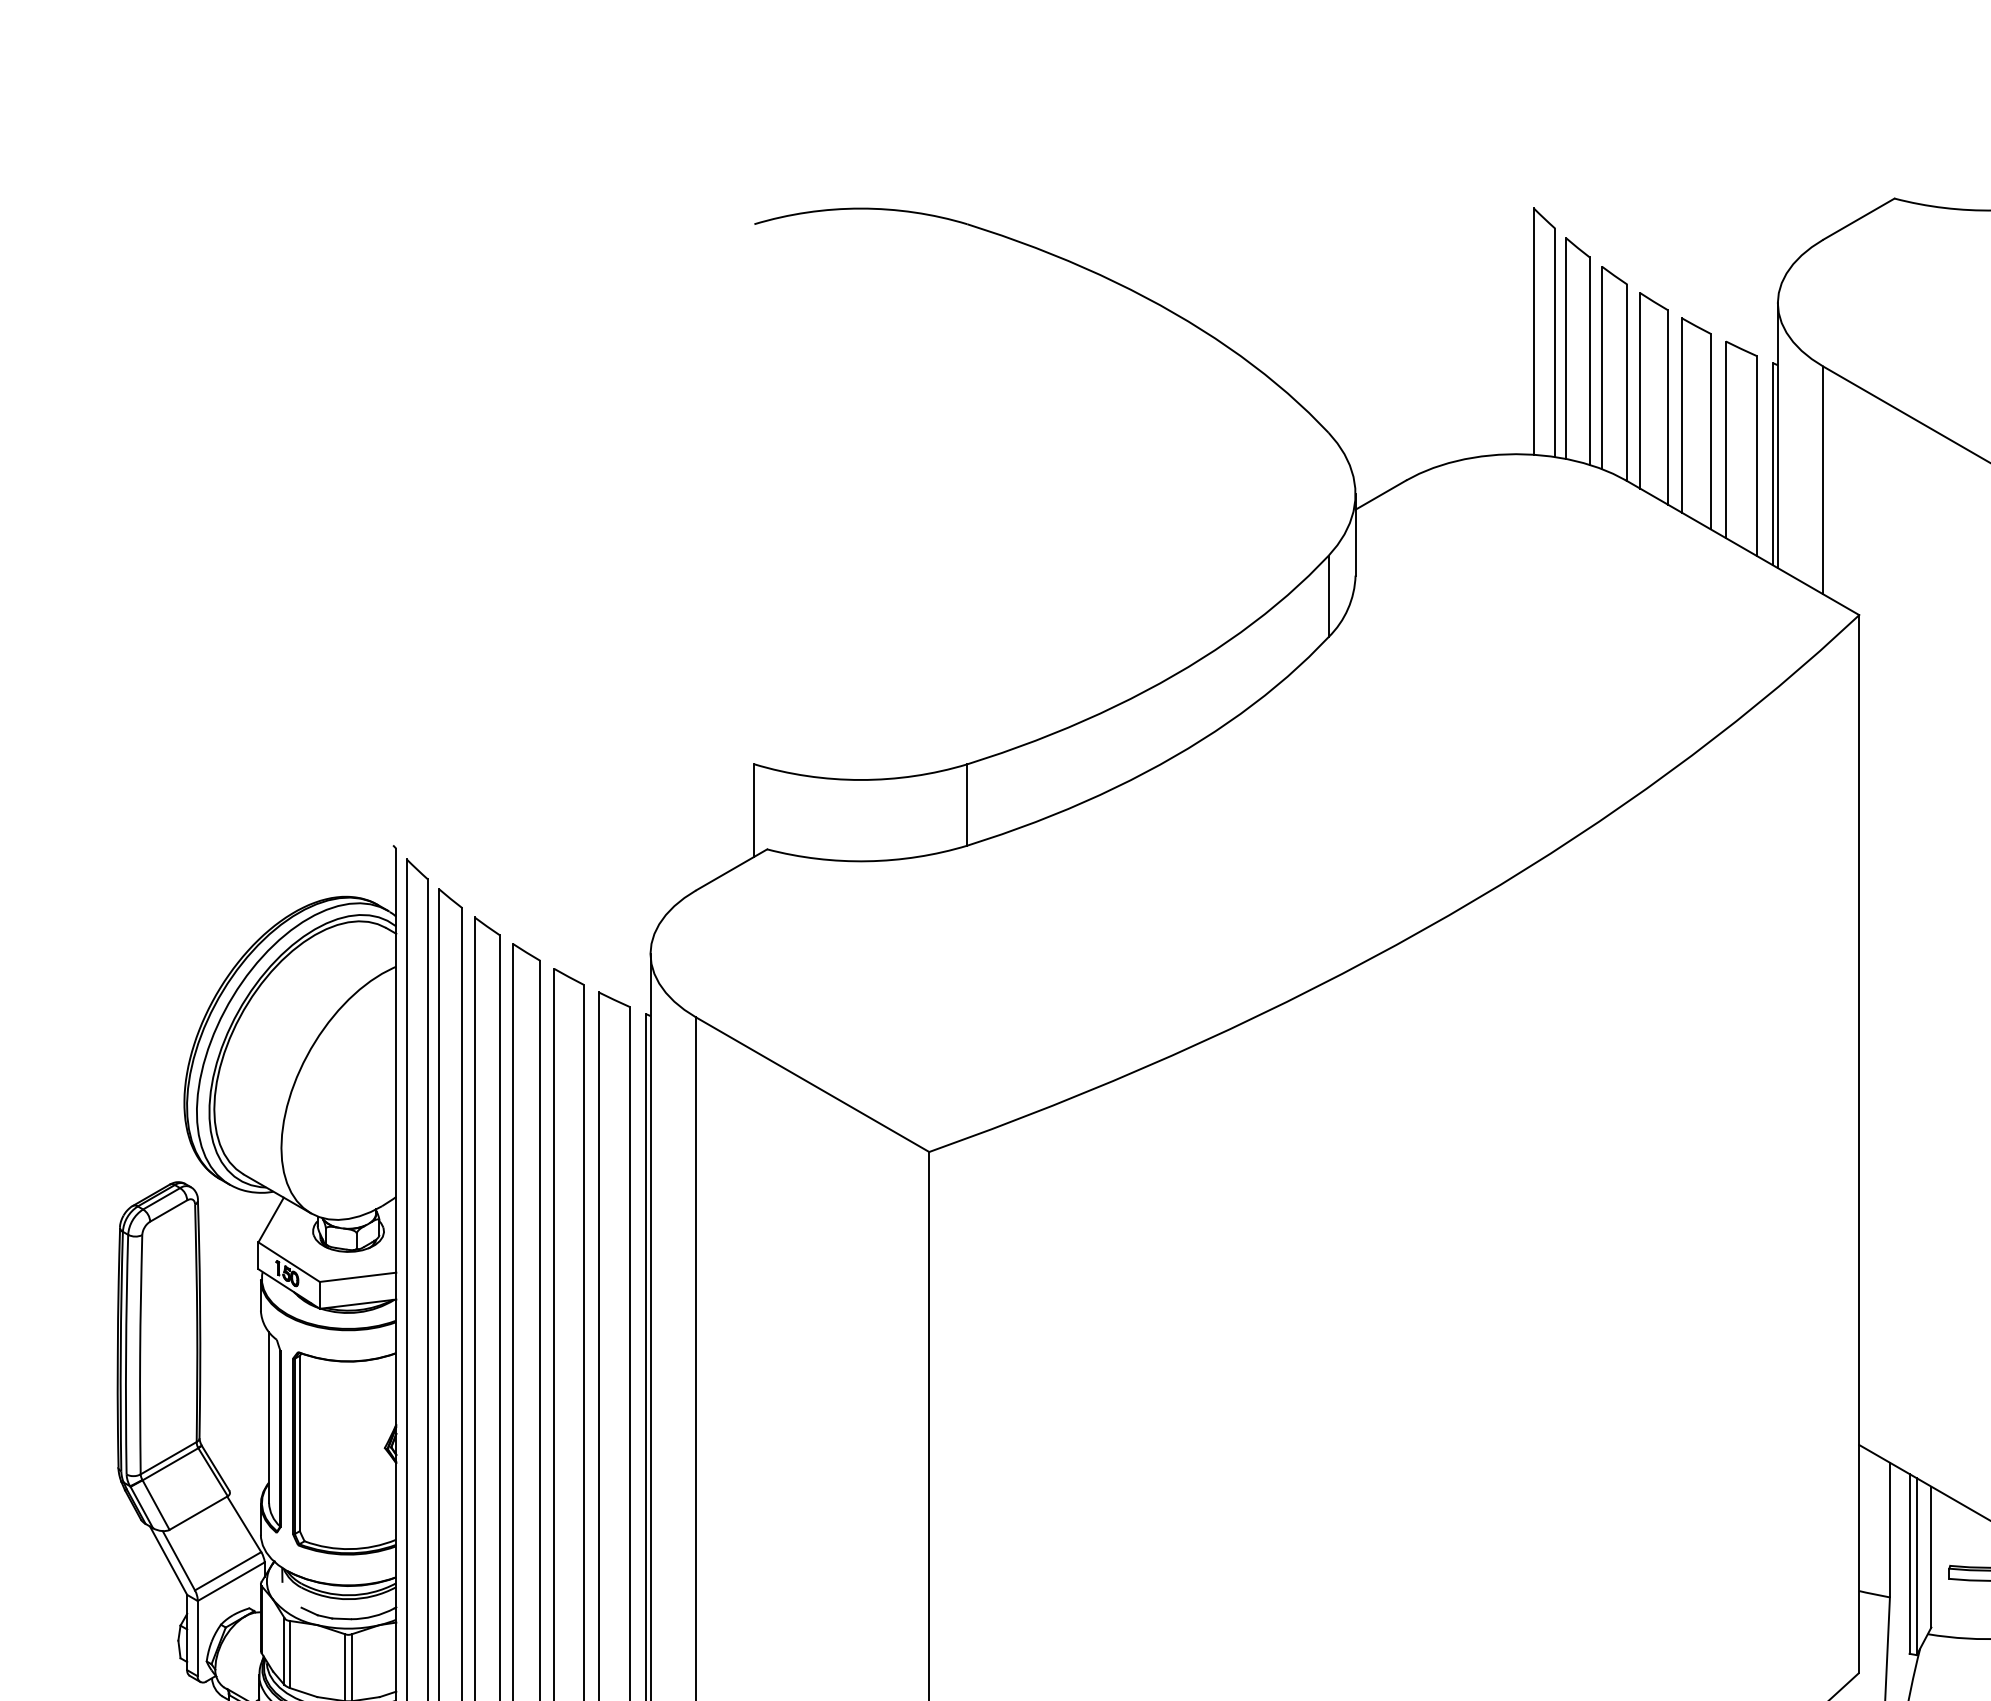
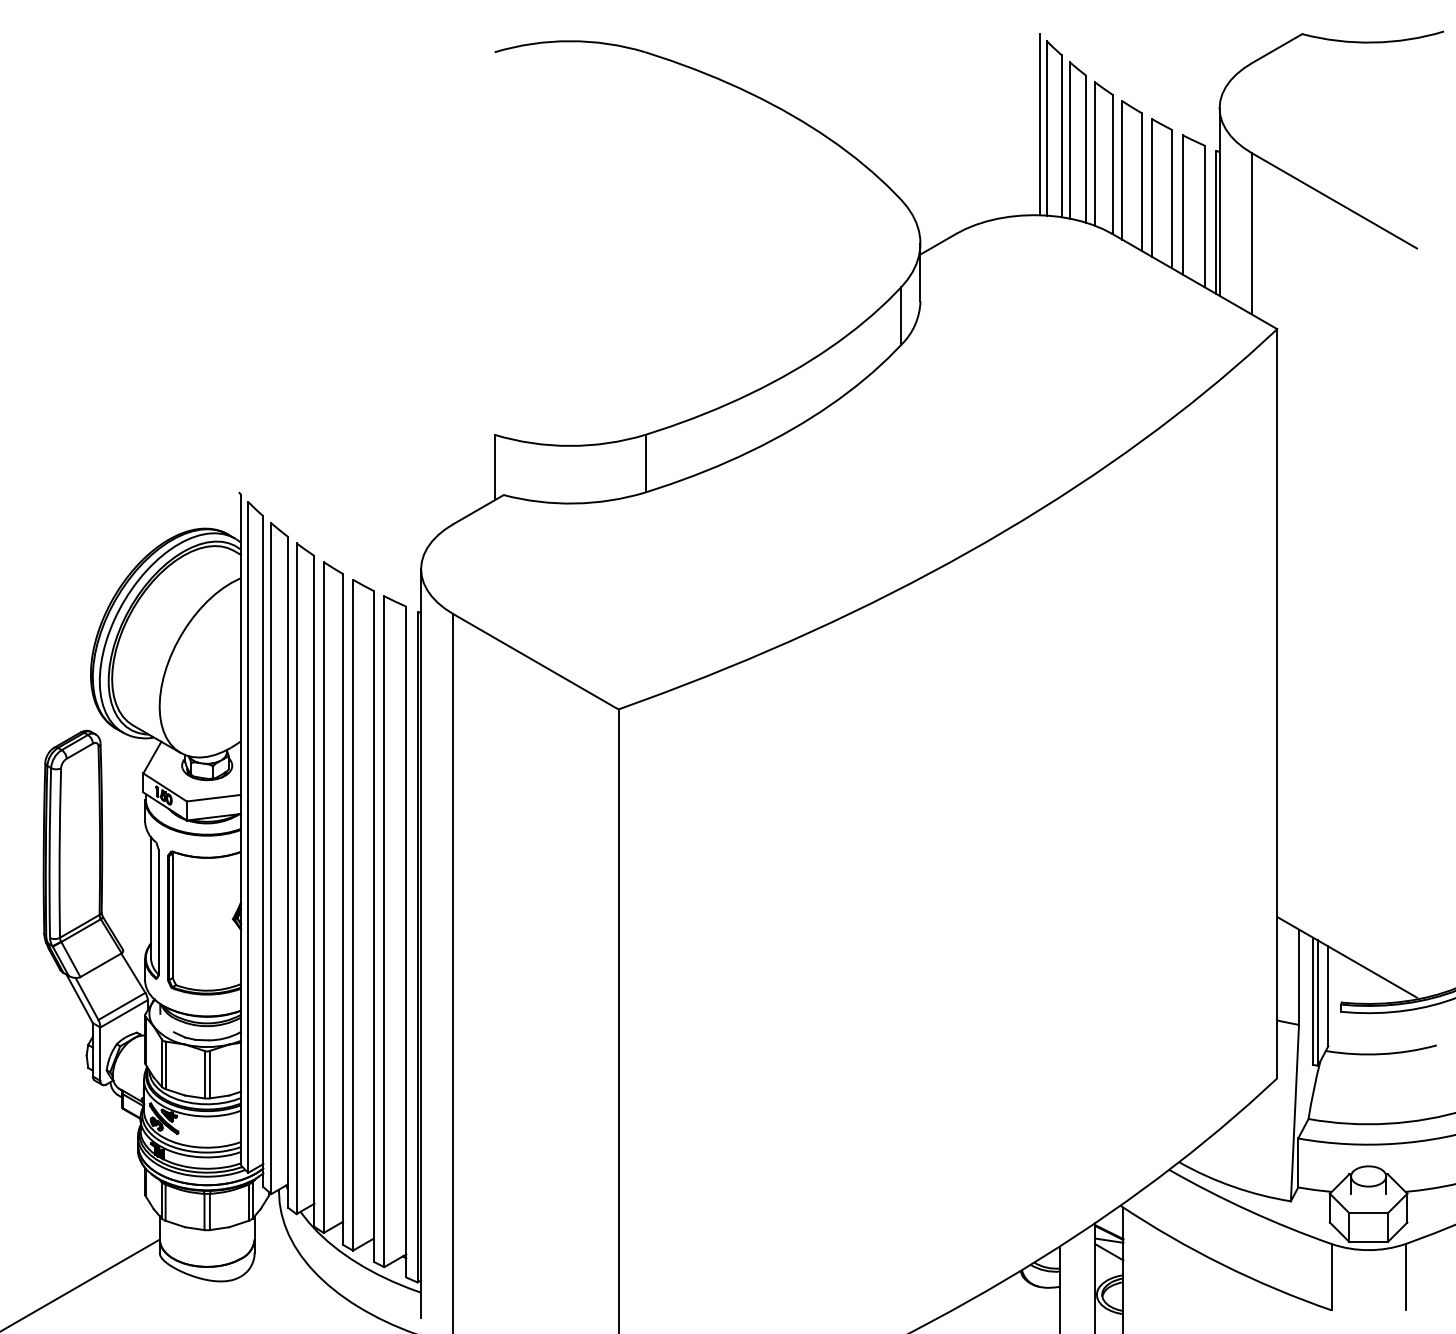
line: (1523, 326) -> (1039, 124), added

